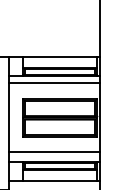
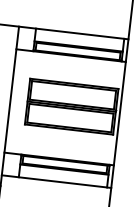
line: (54, 83) -> (69, 64), removed
line: (54, 152) -> (60, 147), removed

